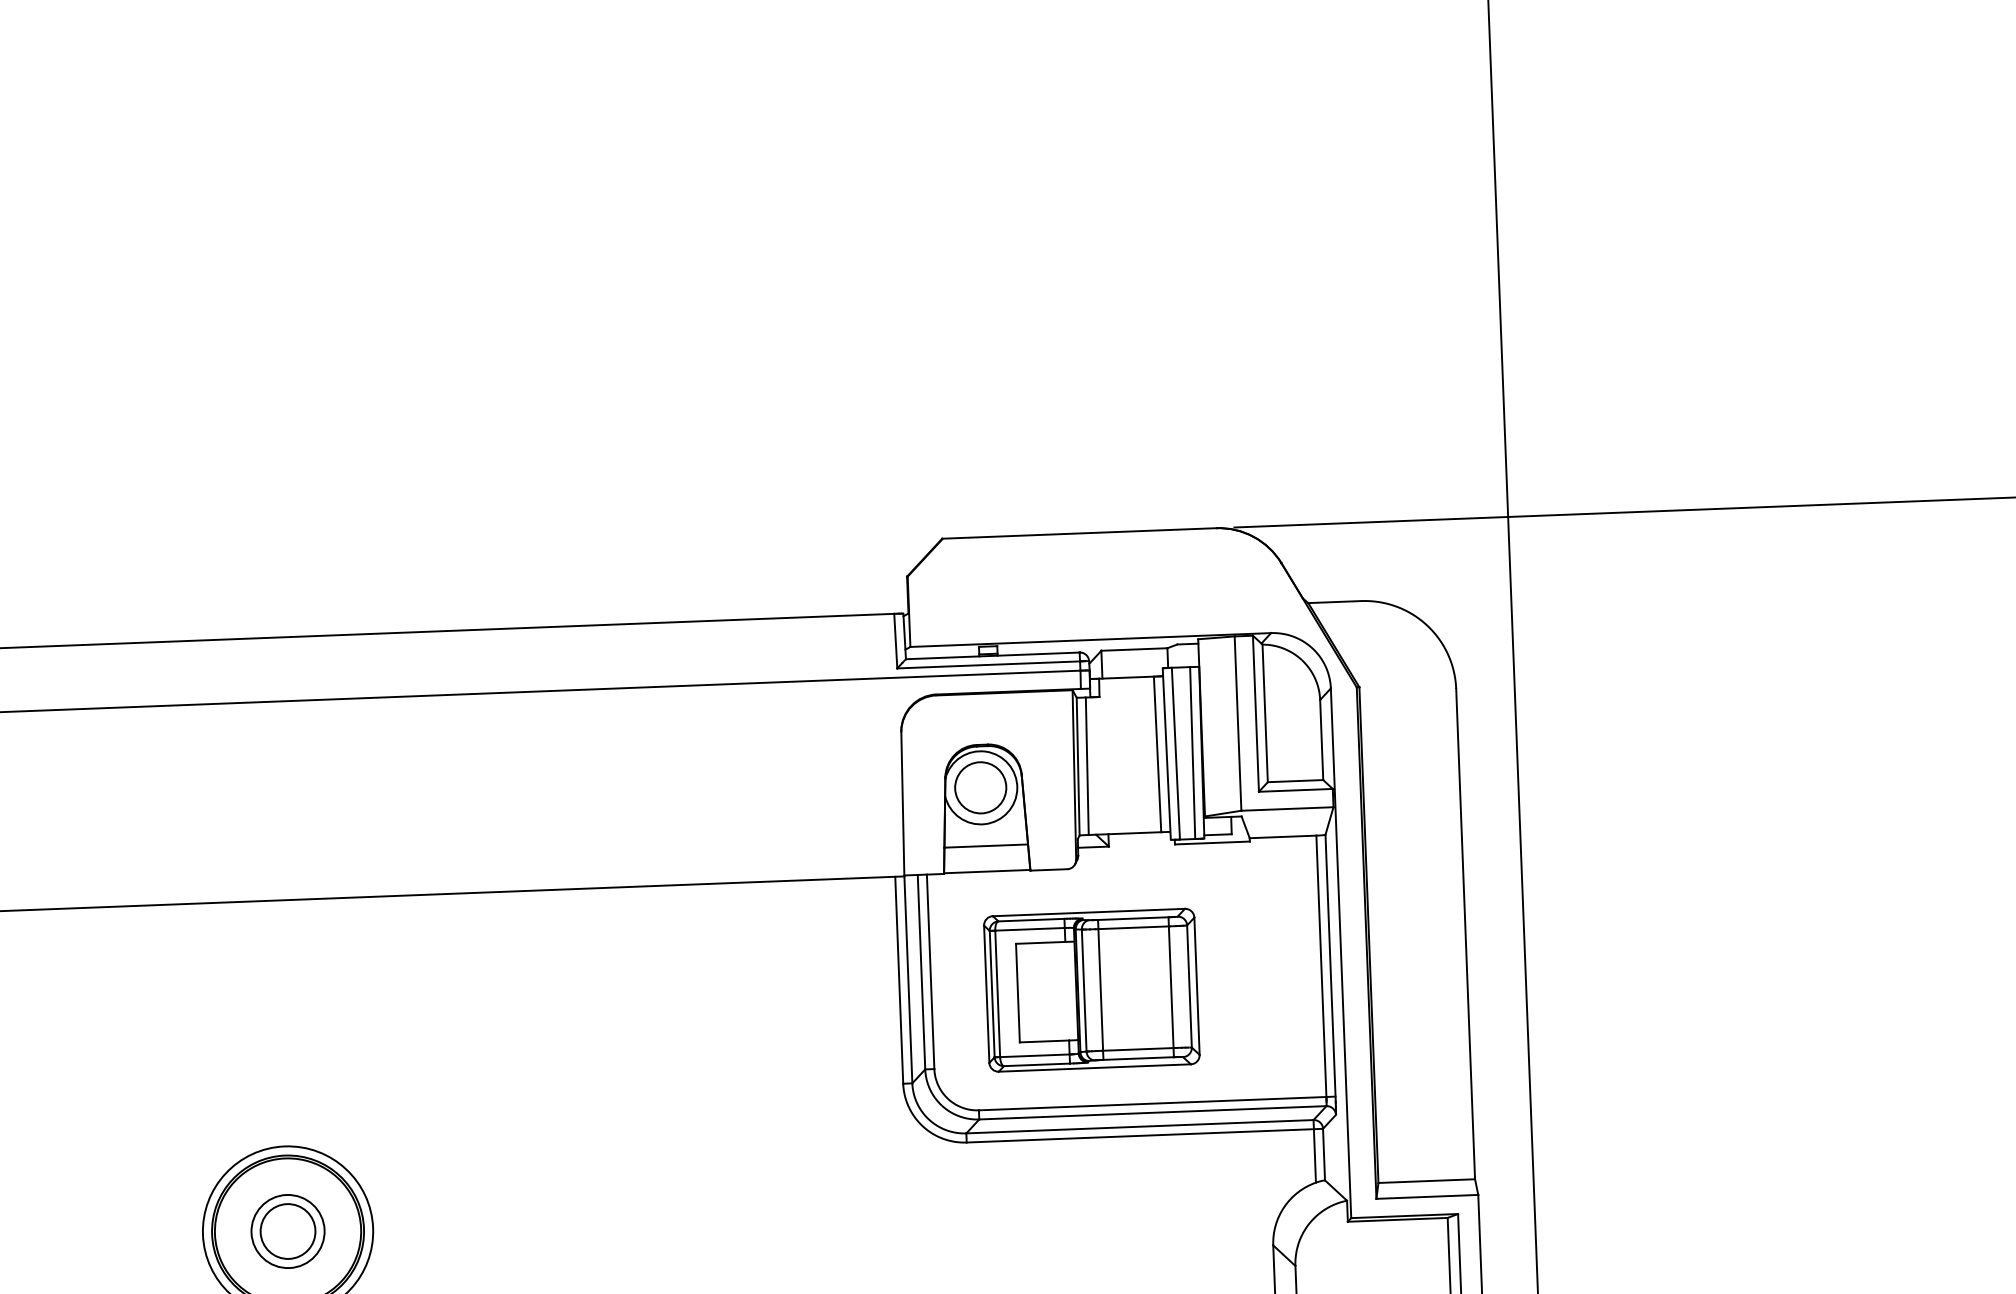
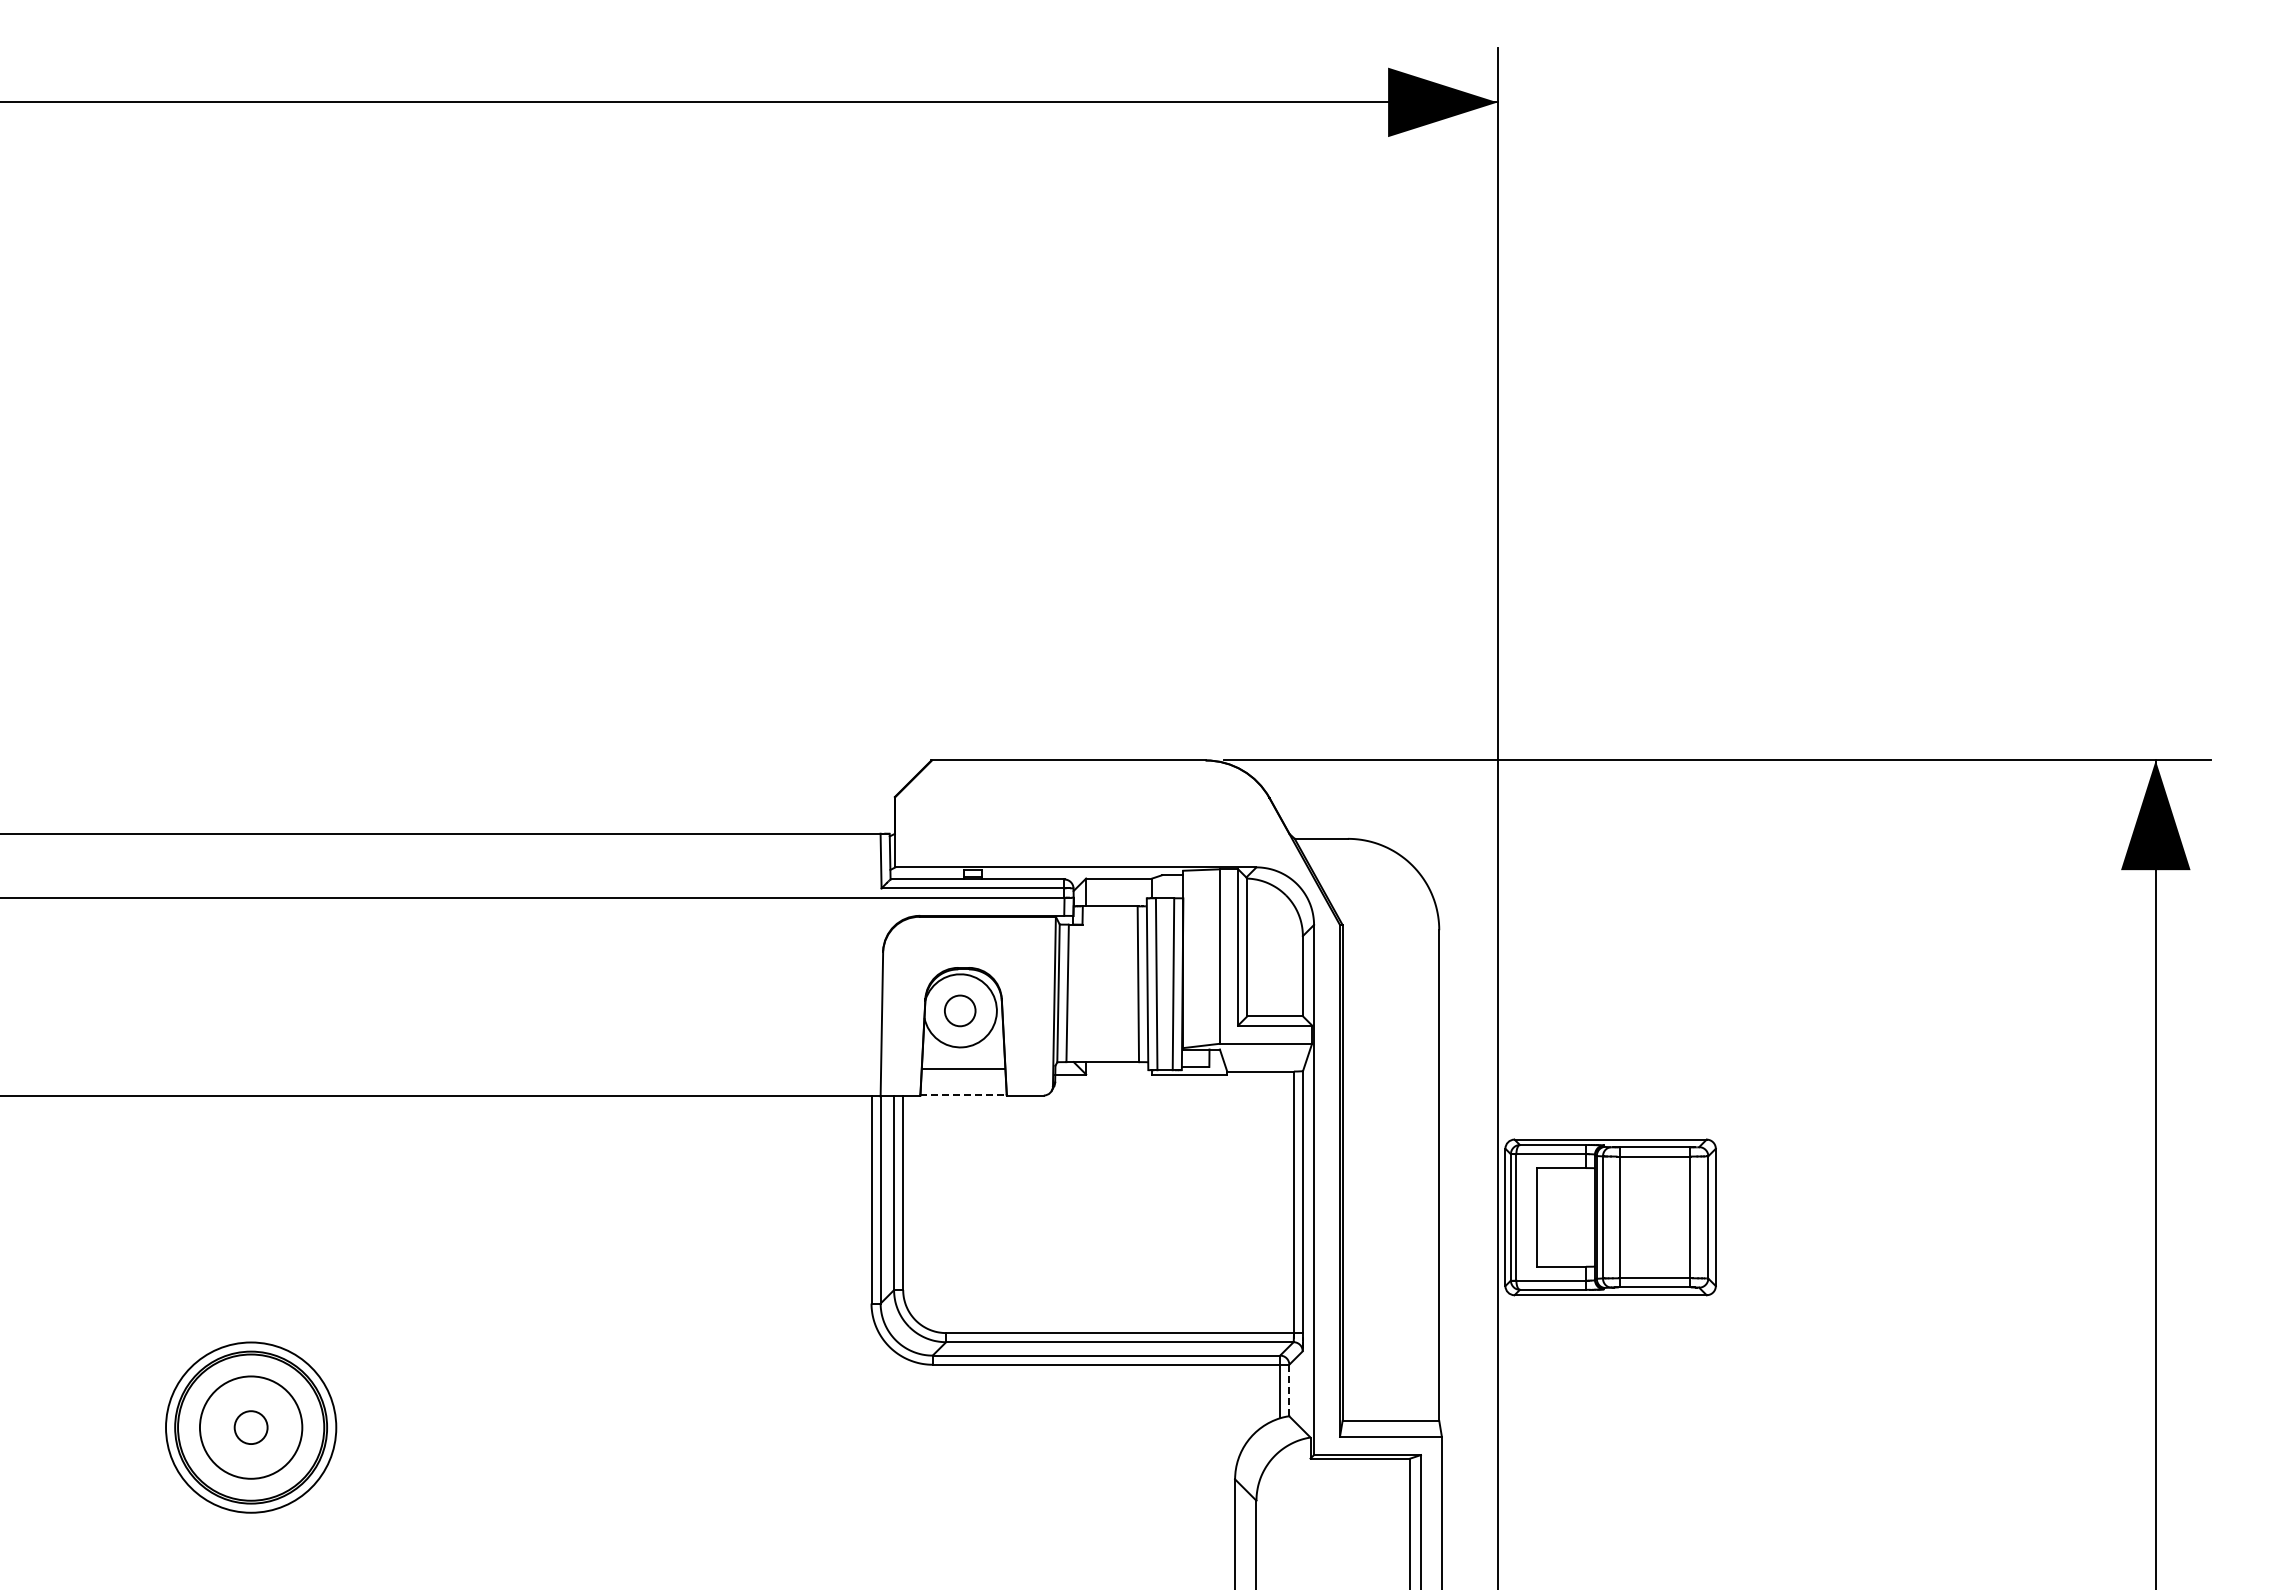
circle: (979, 787) -> (959, 1010), size x0.6
line: (988, 871) -> (964, 1094), solid -> dashed
part: (1091, 990) -> (1610, 1217), moved
line: (1324, 1154) -> (1289, 1390), solid -> dashed
circle: (287, 1231) -> (250, 1427), size x0.6
circle: (287, 1231) -> (250, 1427), size x1.4

